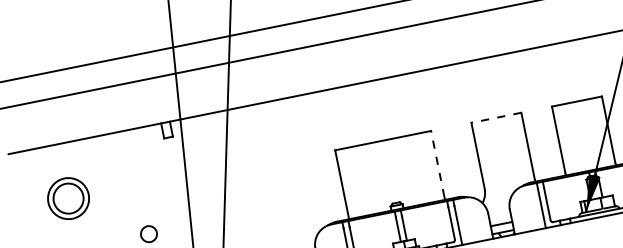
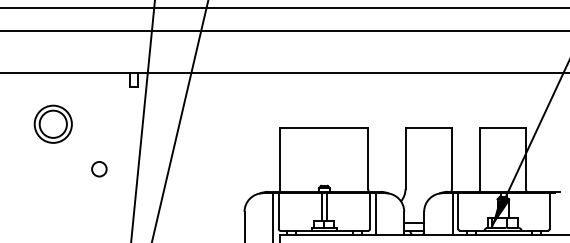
line: (496, 118) -> (428, 128), dashed -> solid
line: (437, 163) -> (368, 158), dashed -> solid
part: (67, 197) -> (52, 123), moved

